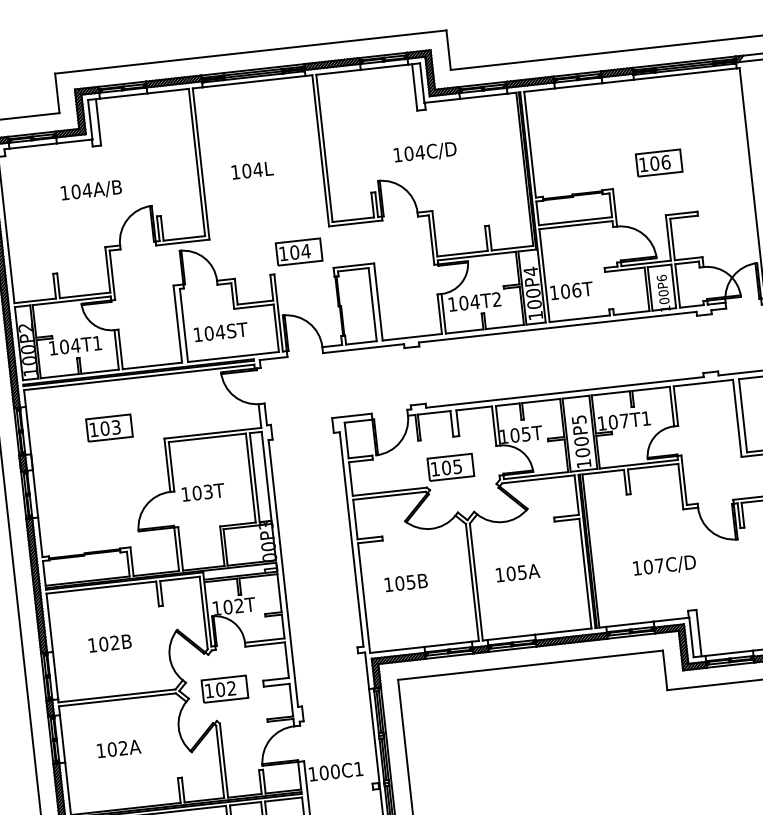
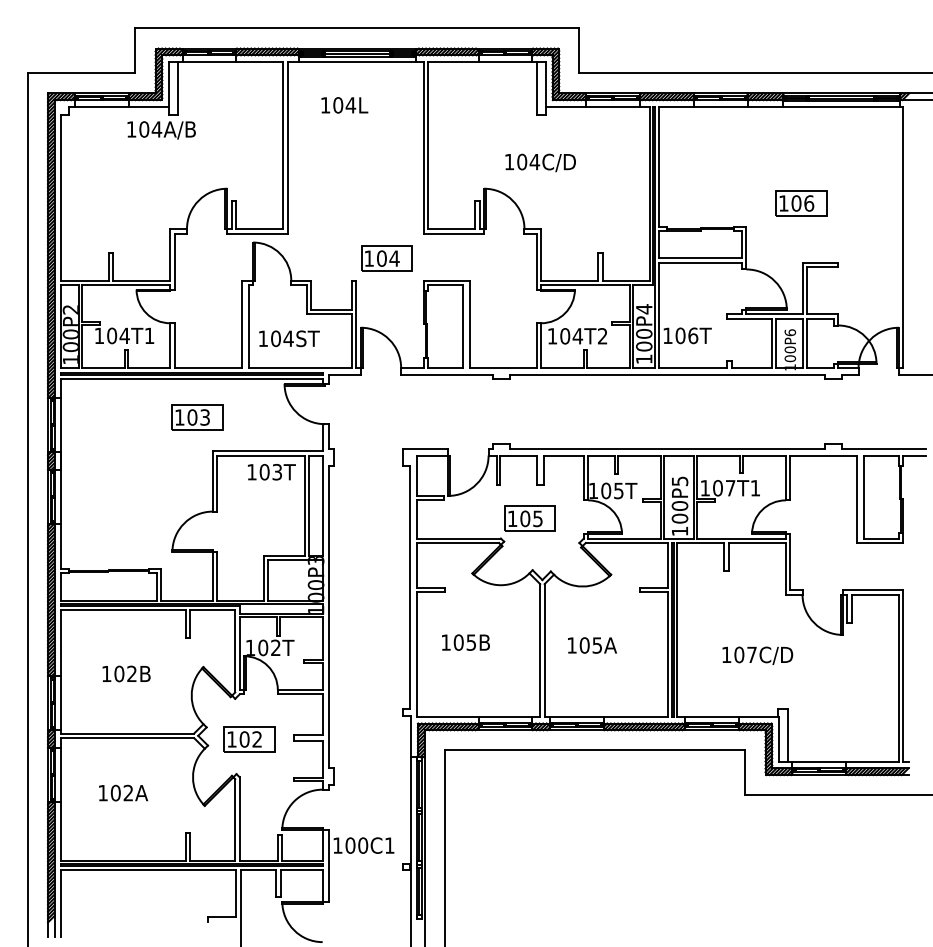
text: (252, 170) -> (344, 105), moved
text: (91, 191) -> (161, 130), moved
part: (109, 428) -> (197, 417), moved
text: (203, 492) -> (271, 472), moved

